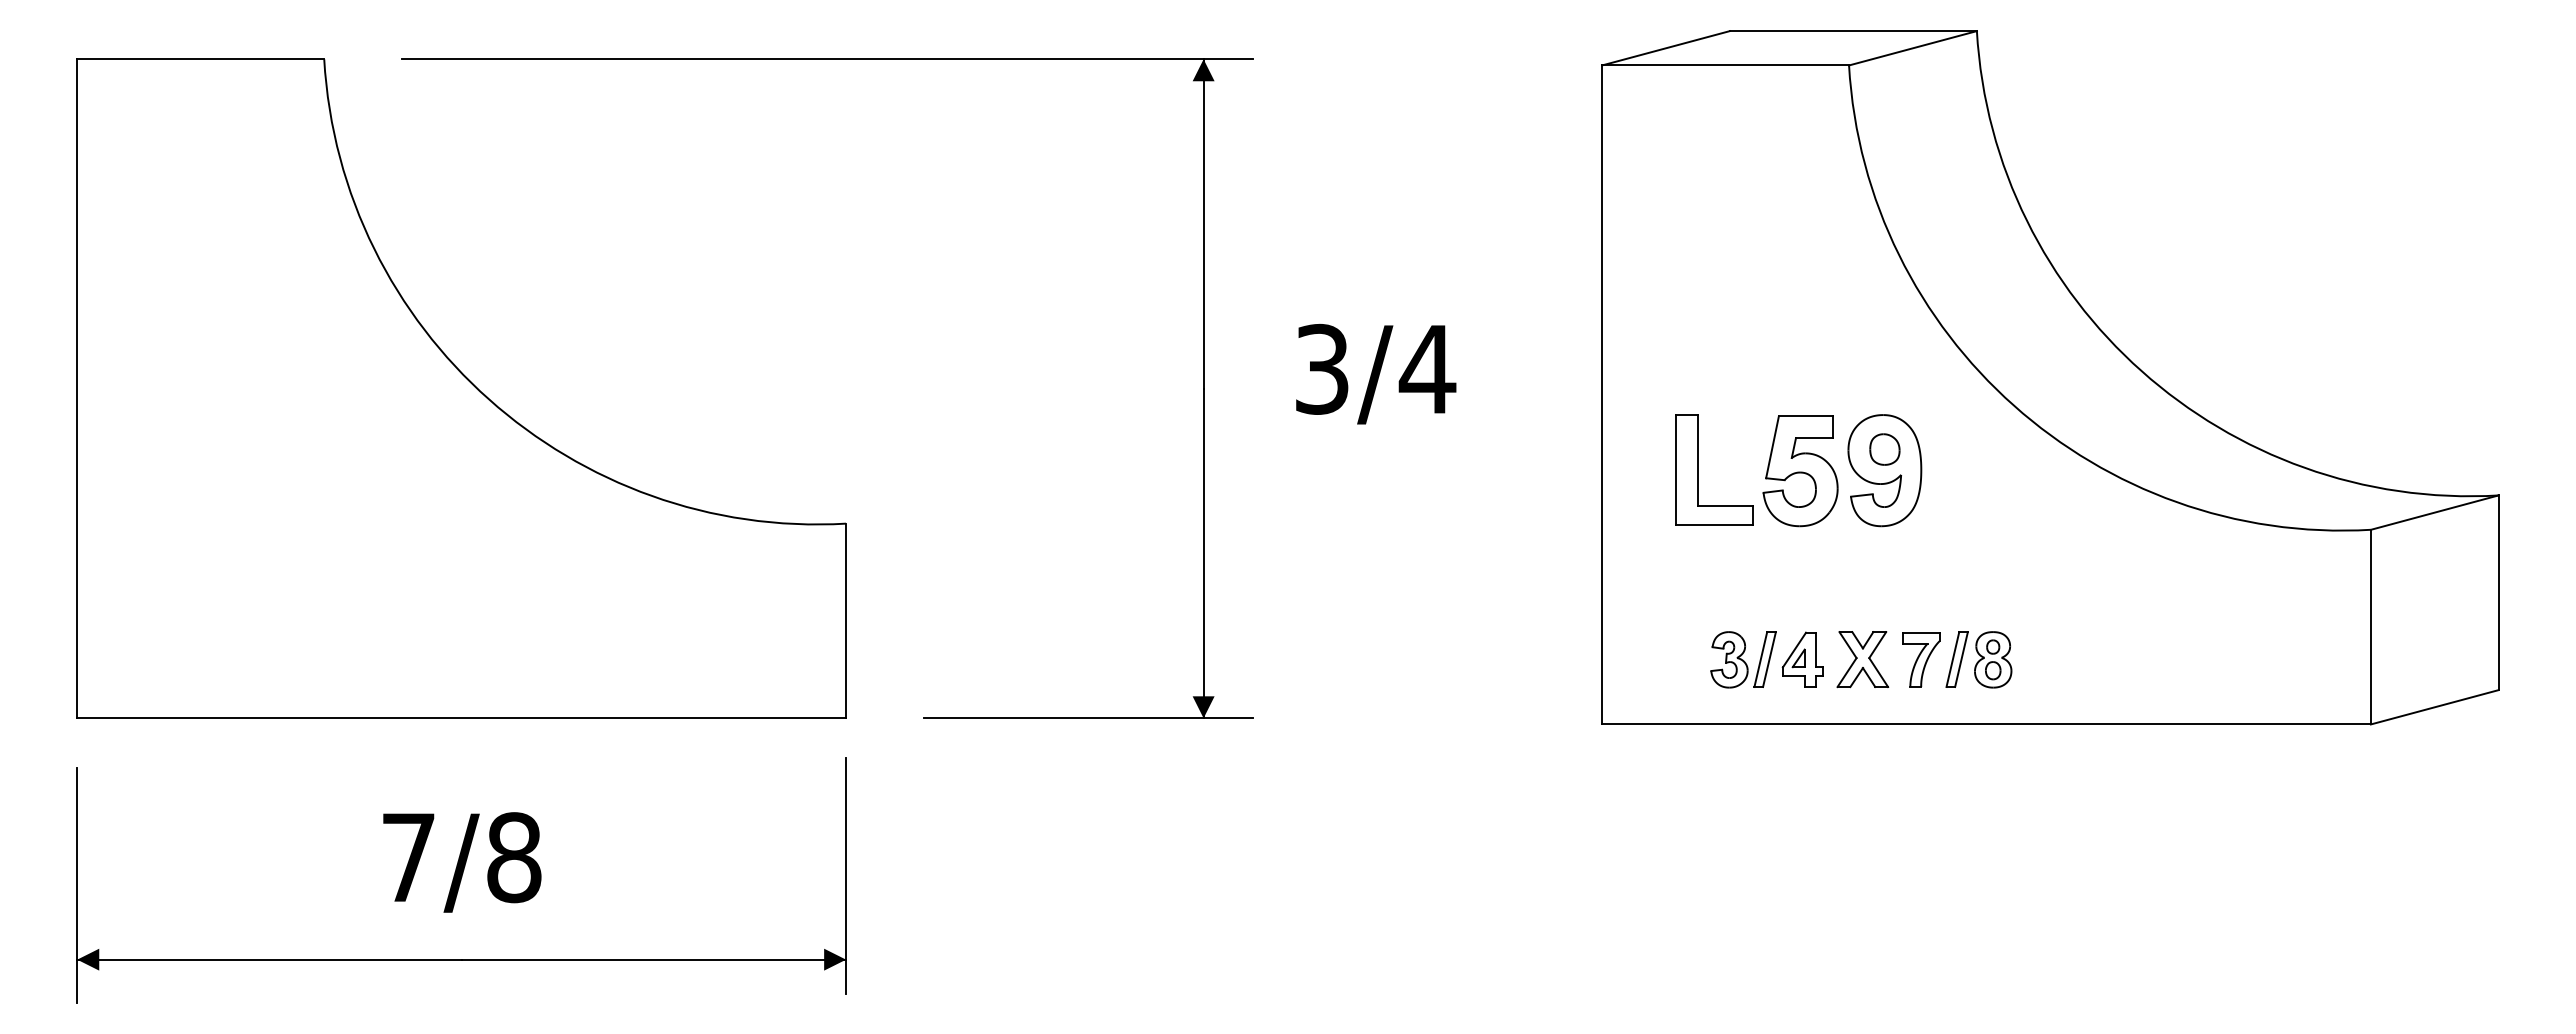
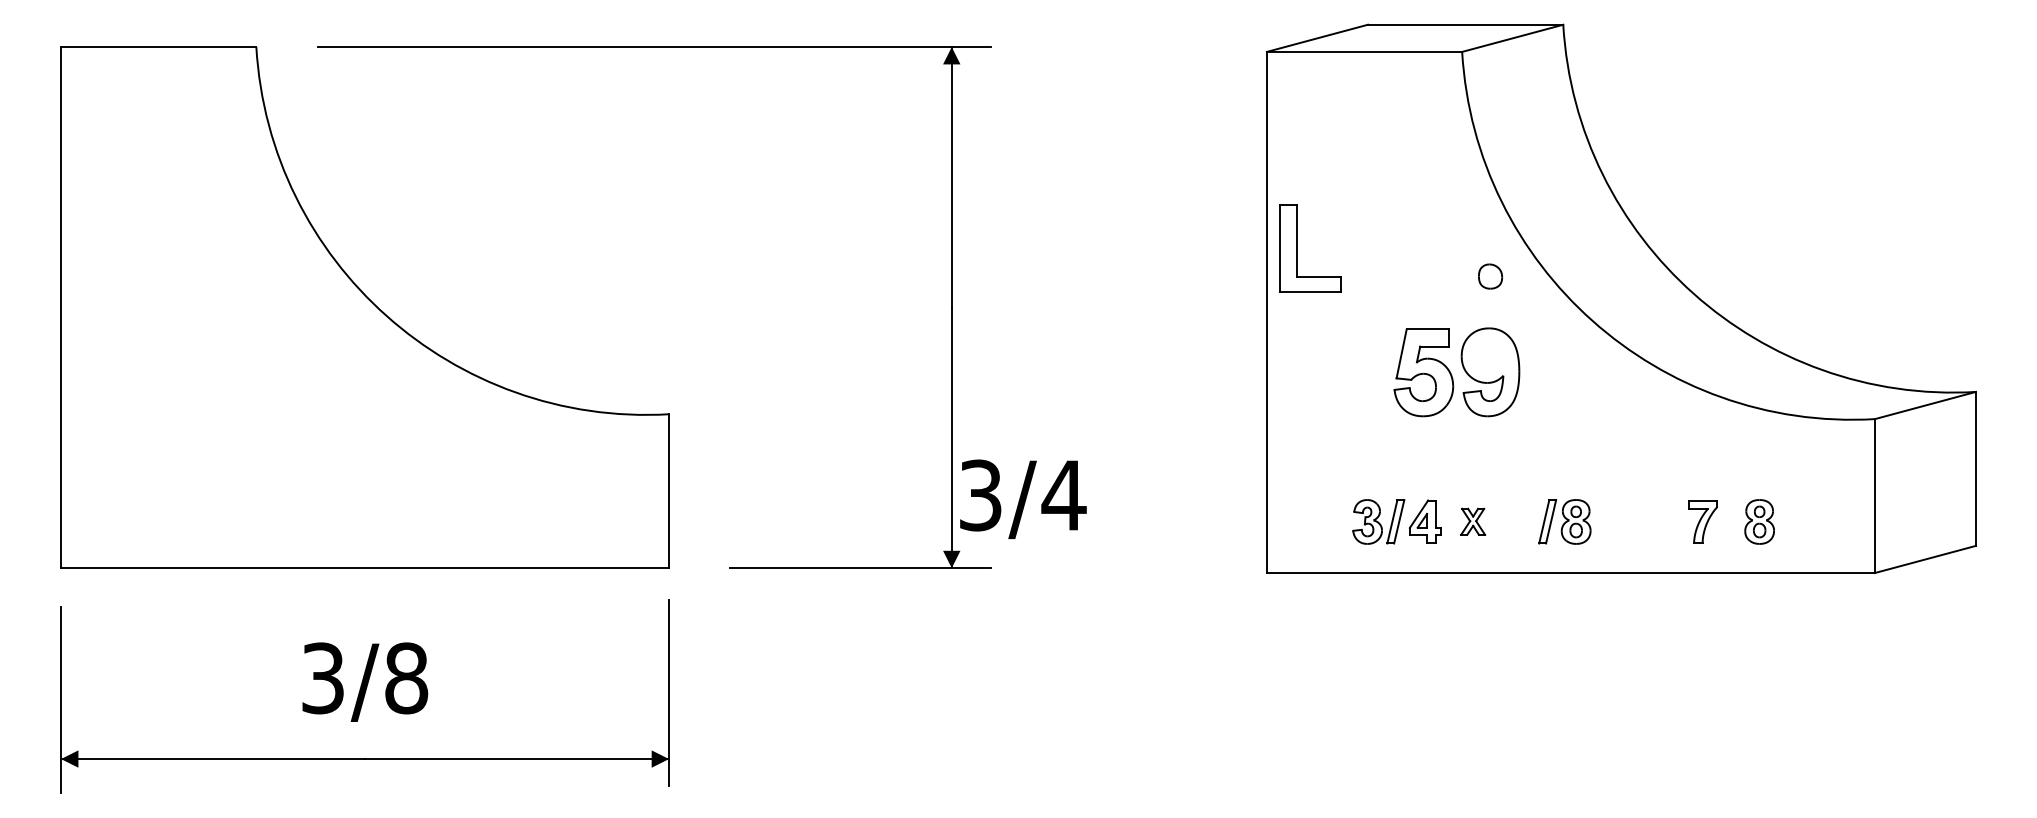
text: (1376, 374) -> (1023, 499), moved
part: (1884, 449) -> (1490, 276), moved
part: (1698, 469) -> (1298, 248), moved
part: (1862, 659) -> (1472, 521), size x0.6
part: (1921, 659) -> (1702, 521), moved
part: (2225, 659) -> (1759, 521), added
text: (408, 857) -> (322, 678), 7/8 -> 3/8

